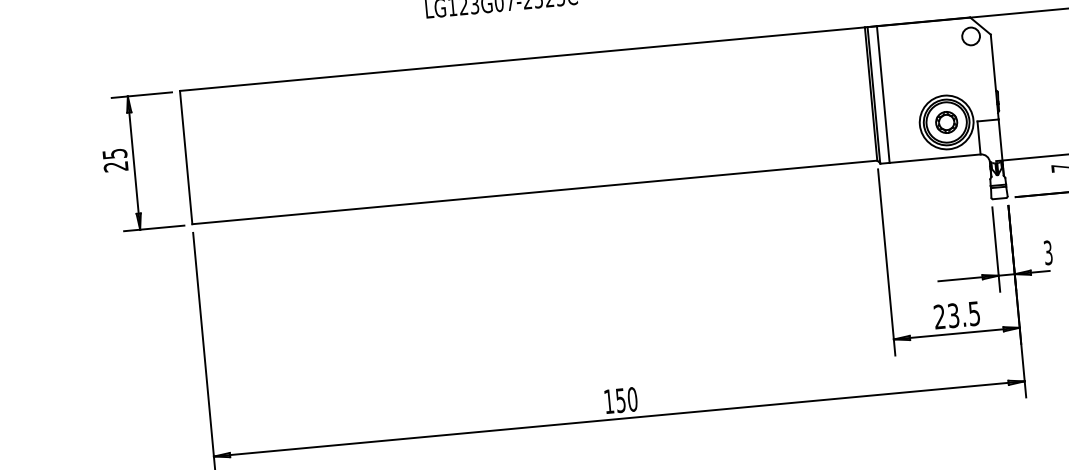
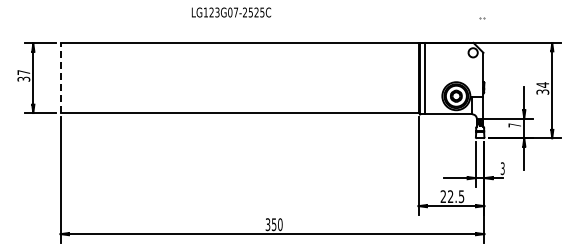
line: (185, 156) -> (60, 77), solid -> dashed
text: (114, 159) -> (23, 75), 25 -> 37
text: (953, 317) -> (450, 197), 23.5 -> 22.5
text: (608, 401) -> (267, 224), 150 -> 350

